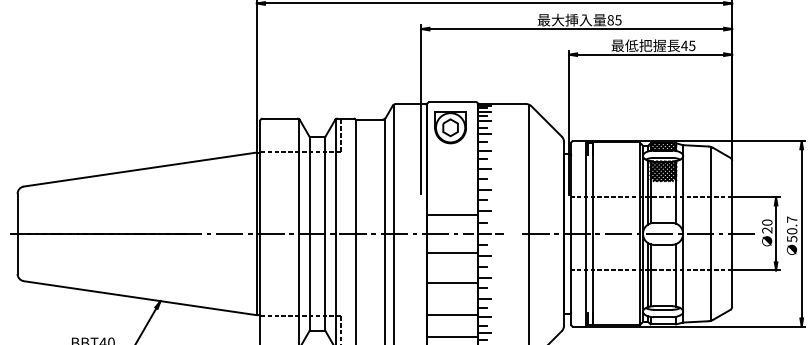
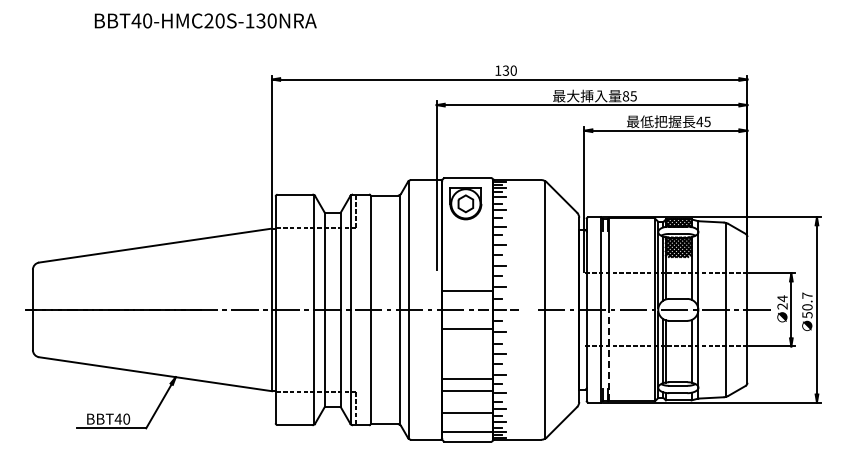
text: (767, 222) -> (782, 298), 20 -> 24
line: (593, 279) -> (608, 355), solid -> dashed
line: (452, 282) -> (467, 378), moved

